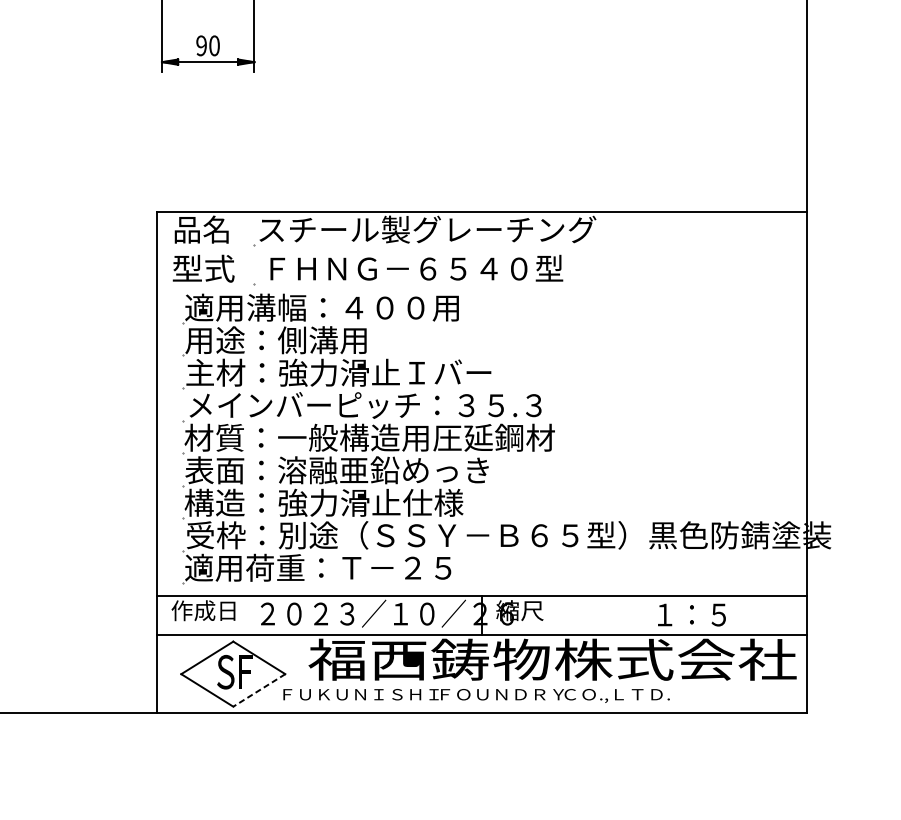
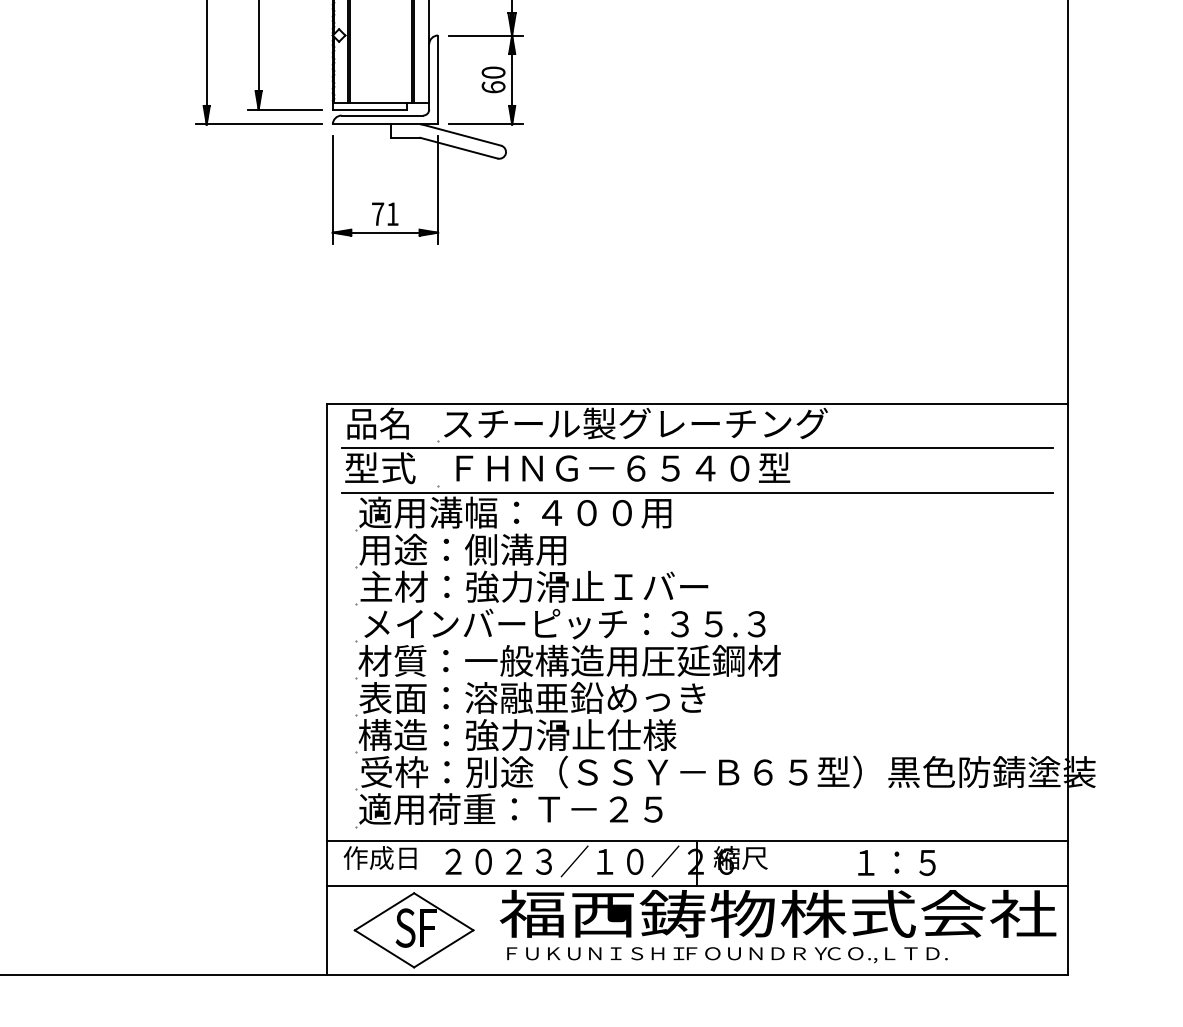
text: (208, 46) -> (385, 214), 90 -> 71
line: (481, 251) -> (697, 448), added
line: (481, 290) -> (697, 492), added
text: (691, 614) -> (896, 862), moved
line: (259, 690) -> (443, 948), dashed -> solid
text: (476, 696) -> (727, 955), moved

